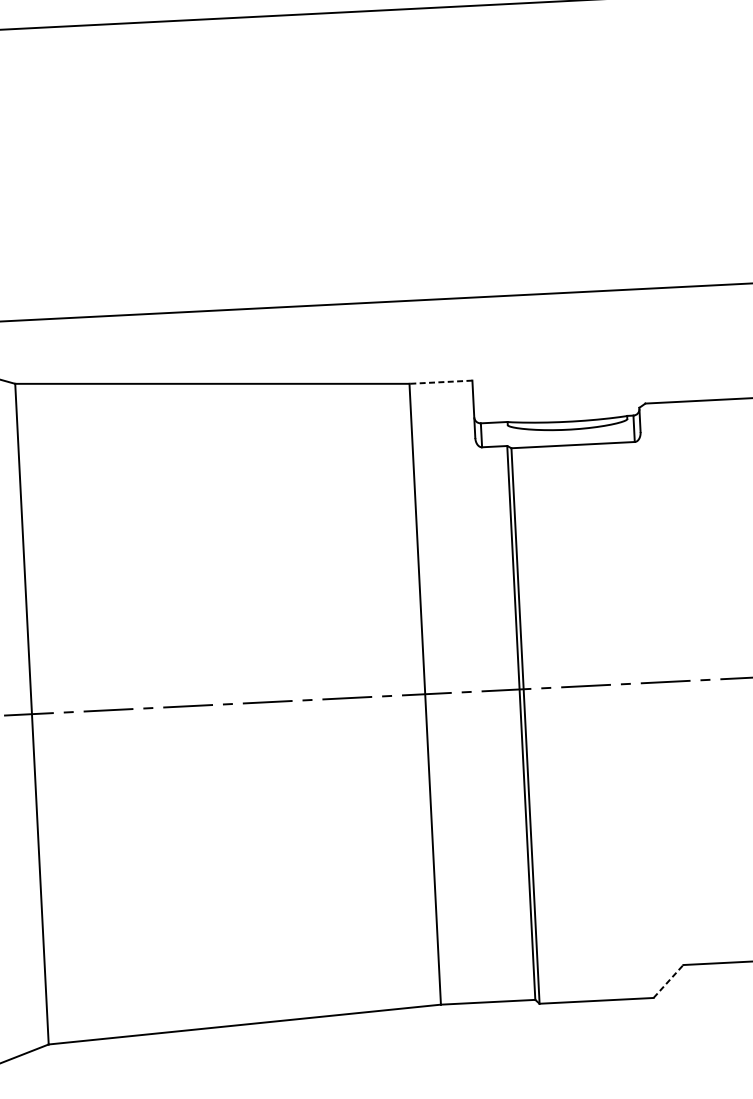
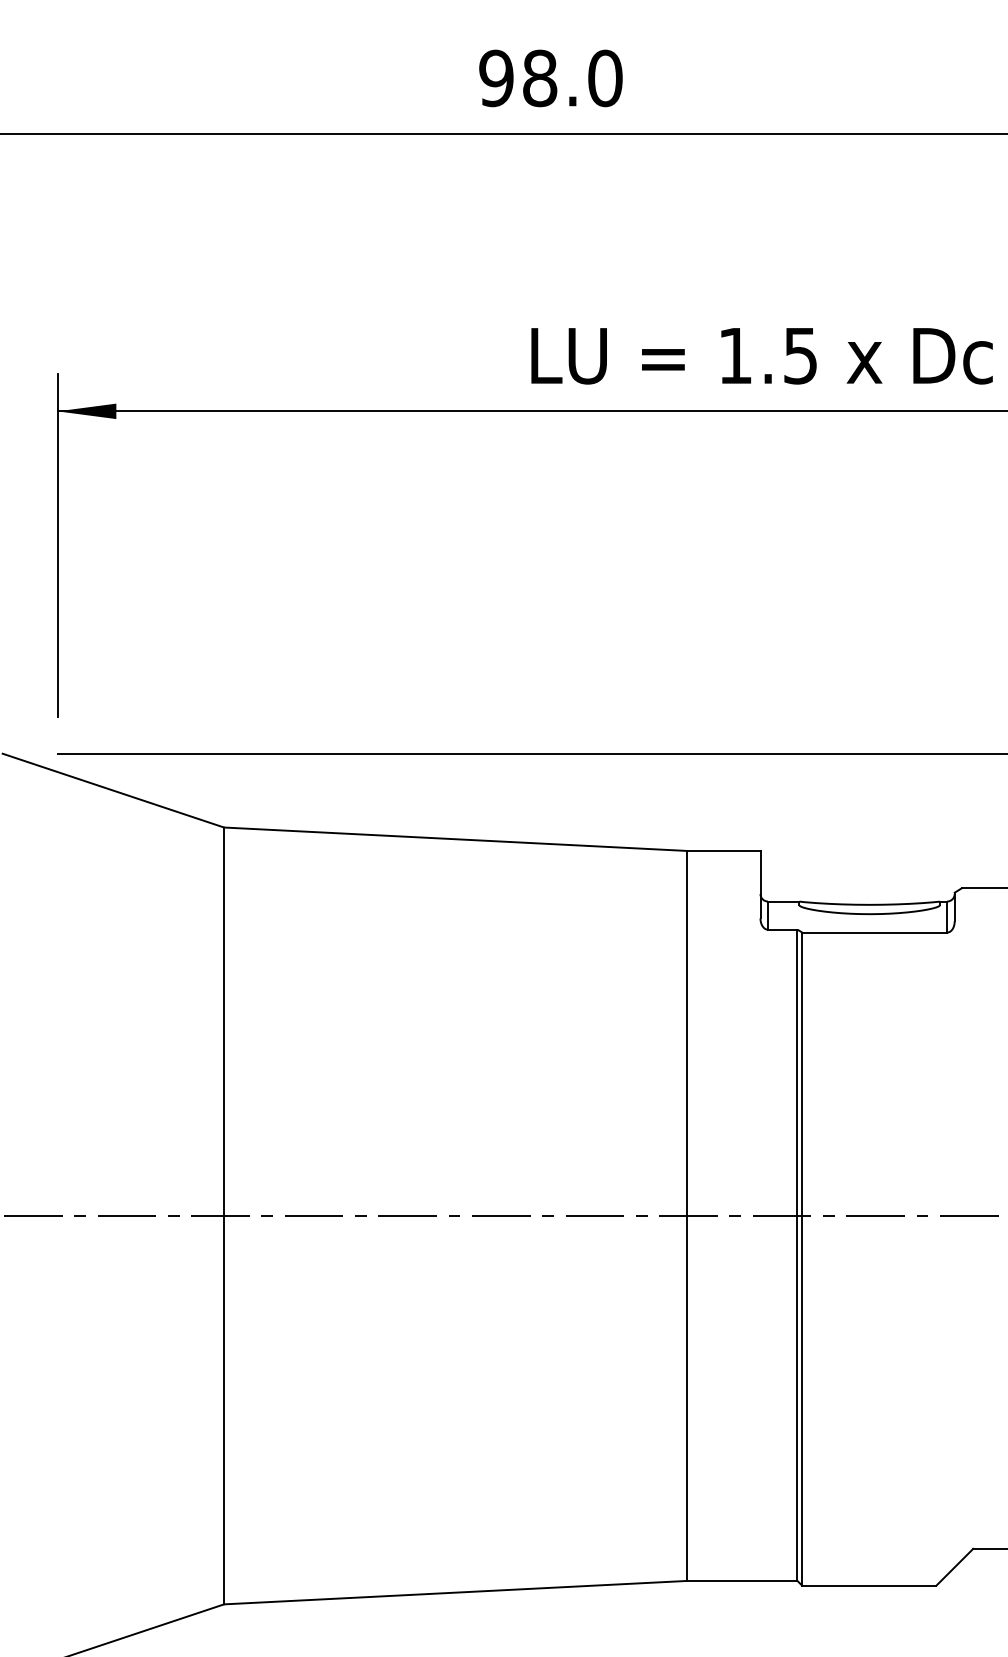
line: (440, 381) -> (723, 850), dashed -> solid
line: (669, 980) -> (955, 1566), dashed -> solid

